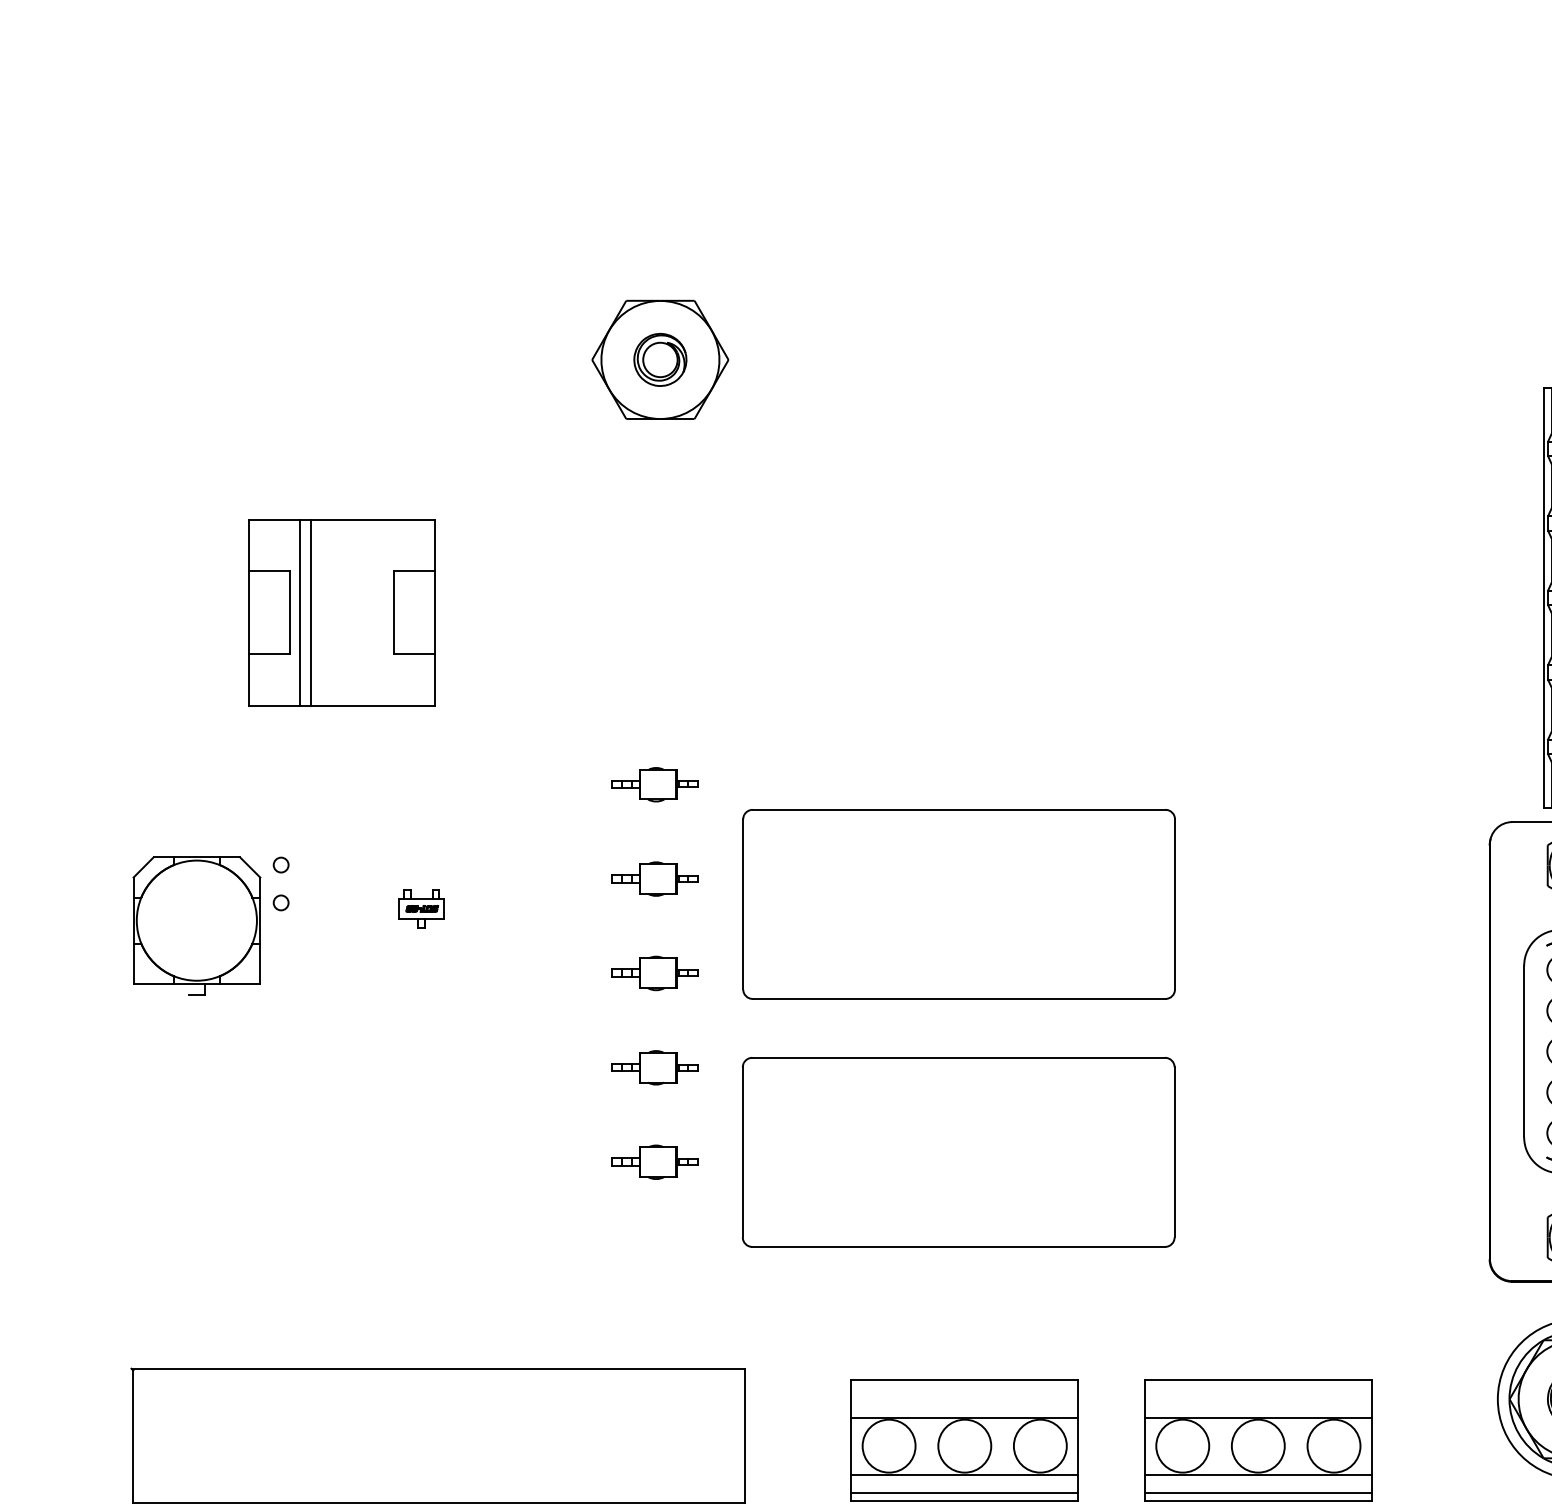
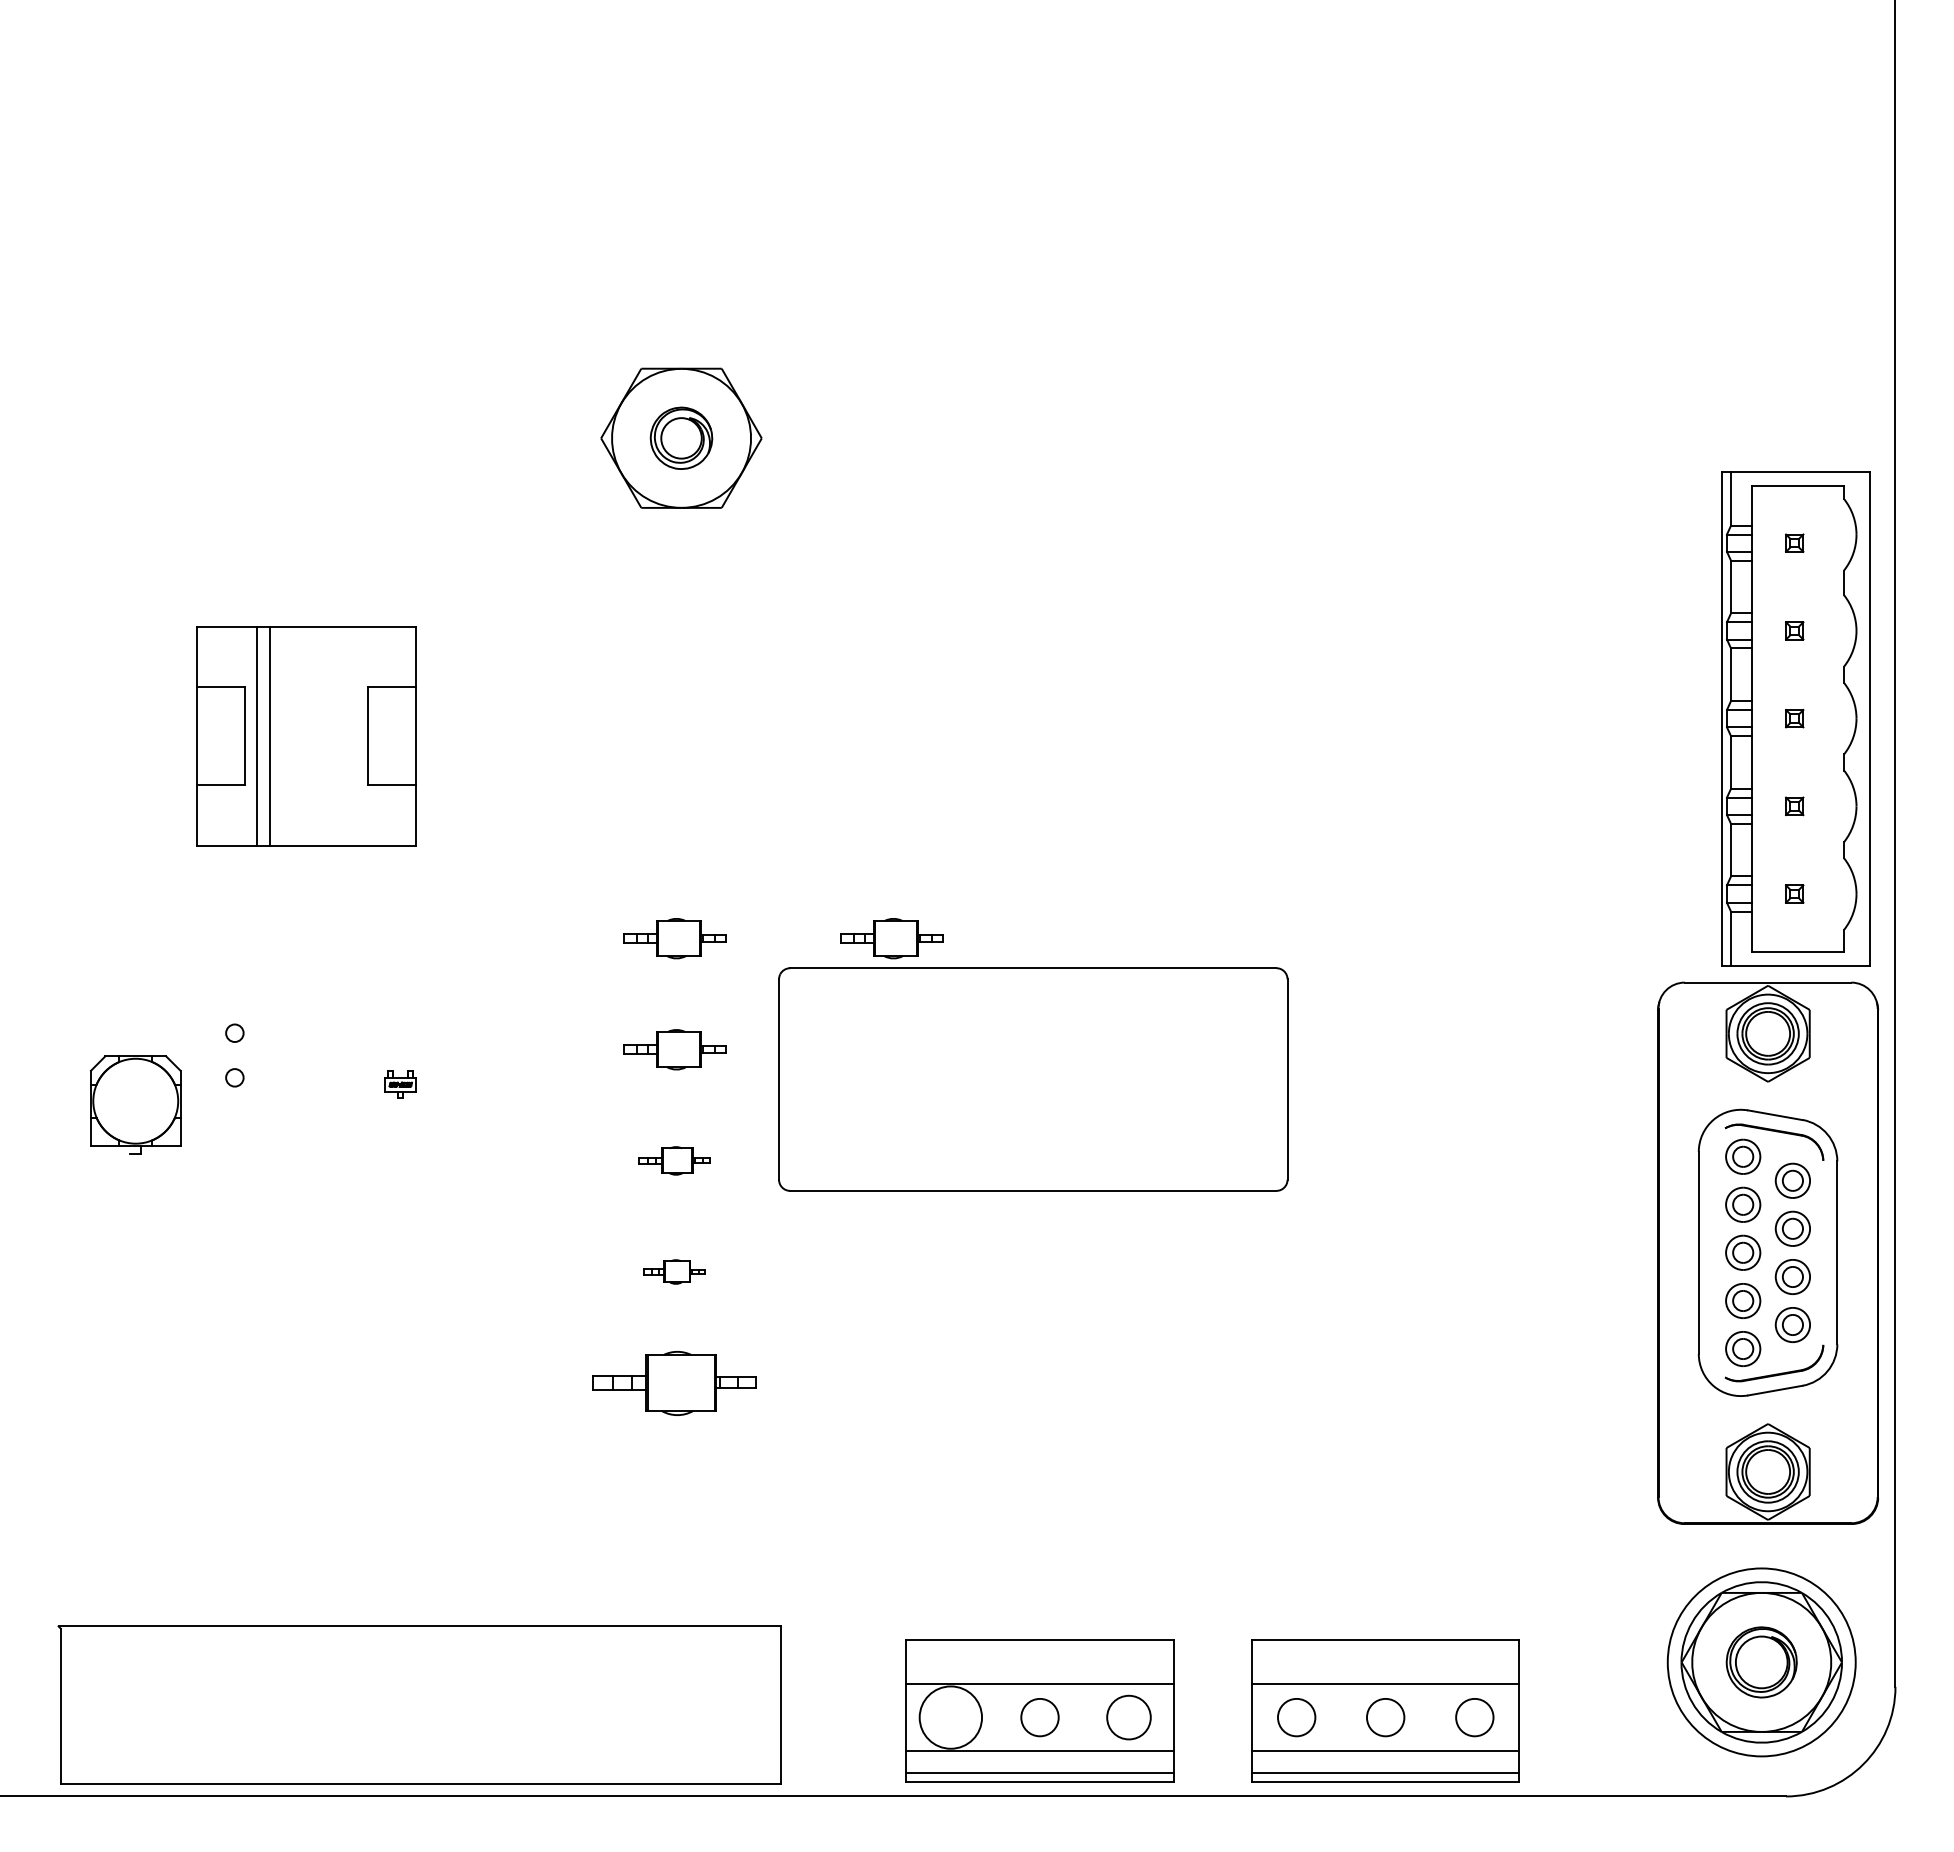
part: (838, 784) -> (891, 938), added
part: (421, 908) -> (400, 1084), size x0.6
part: (196, 925) -> (135, 1104), size x0.6
part: (654, 973) -> (674, 1160), size x0.7
part: (654, 1067) -> (674, 1271), size x0.6
part: (958, 1152) -> (1032, 1371), removed
part: (654, 1161) -> (674, 1382), size x1.6
circle: (964, 1446) -> (1039, 1717), size x0.6
circle: (1039, 1446) -> (1128, 1717), size x0.7
circle: (1182, 1446) -> (1296, 1717), size x0.6
circle: (1258, 1446) -> (1385, 1717), size x0.6
circle: (1333, 1446) -> (1474, 1717), size x0.6

